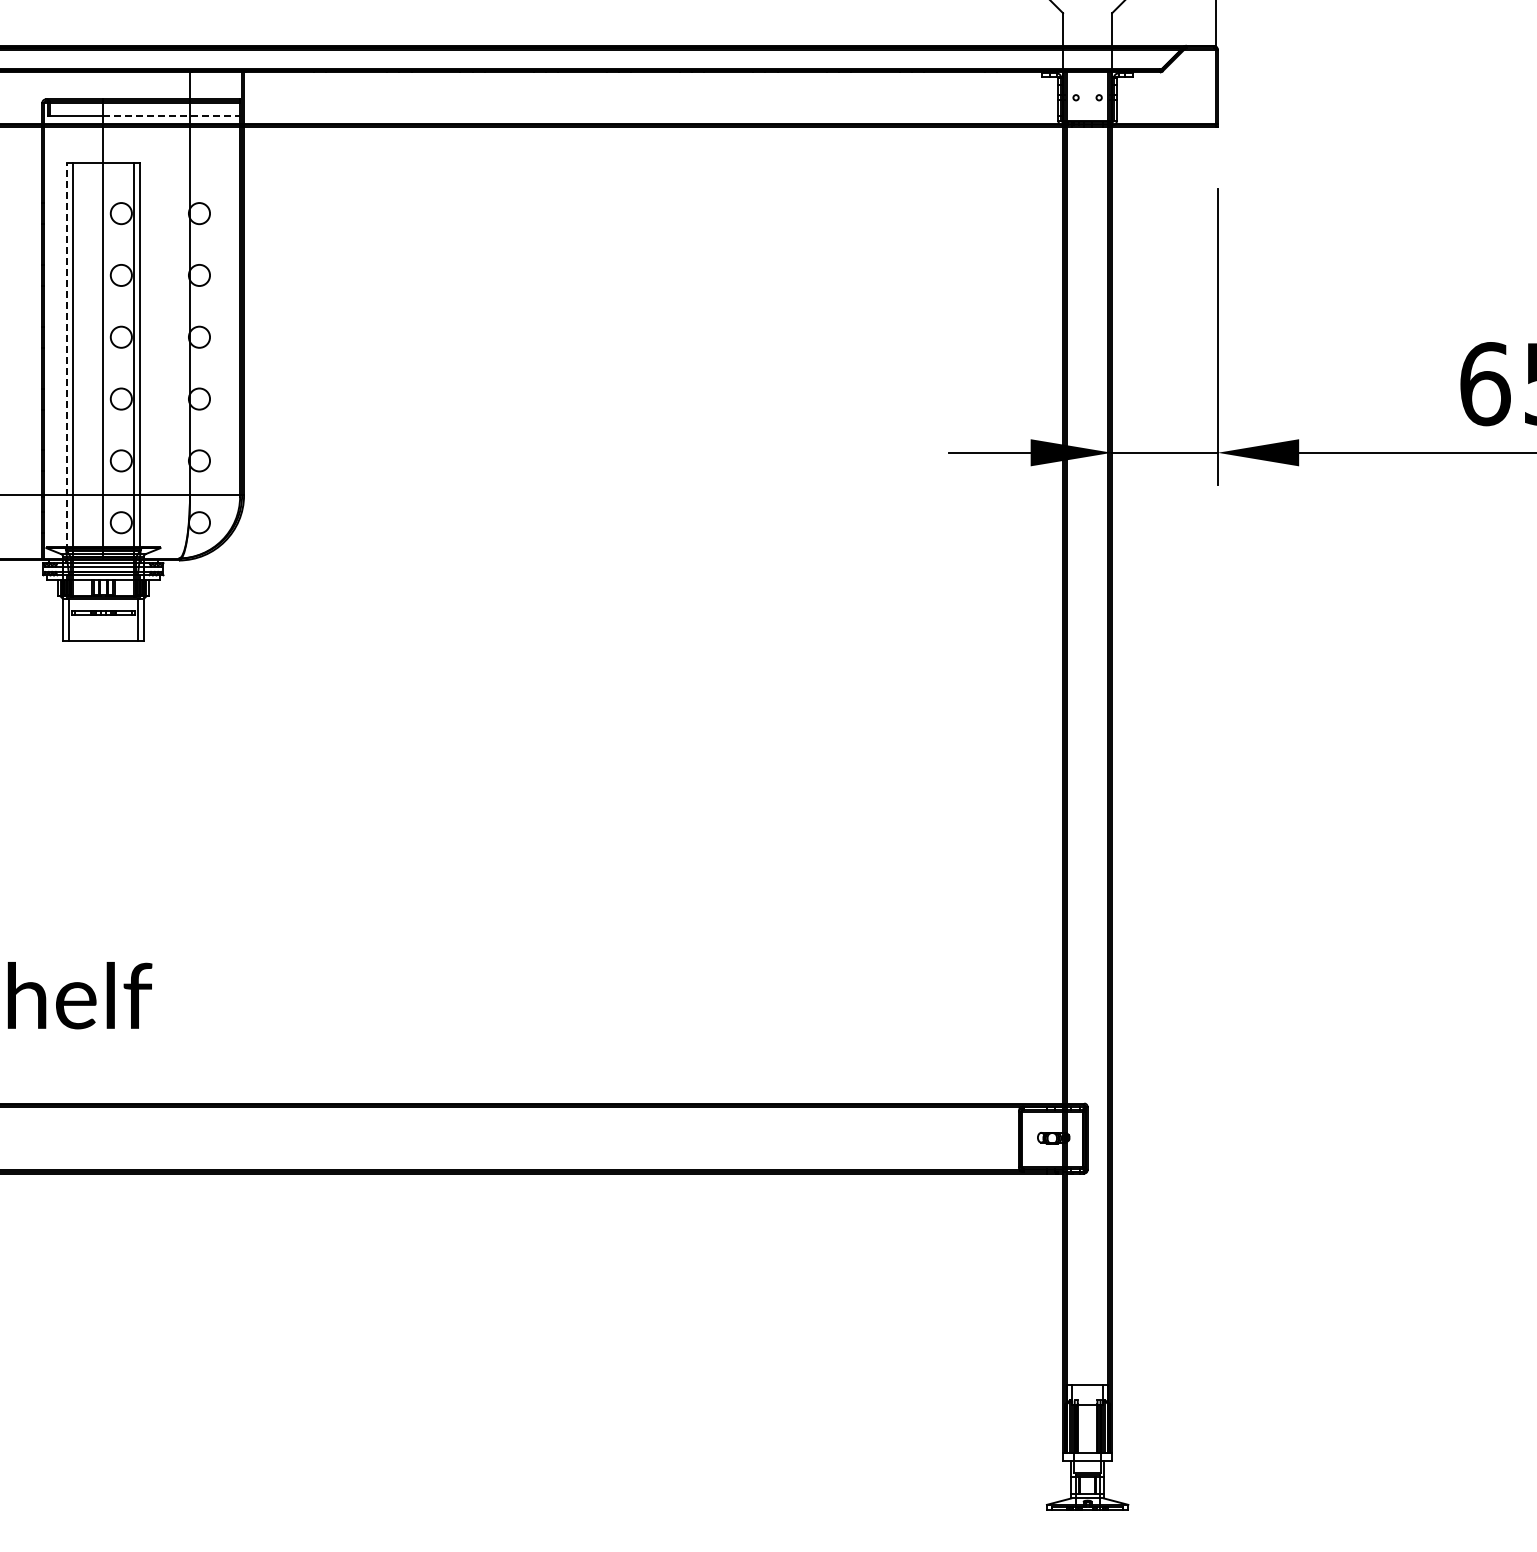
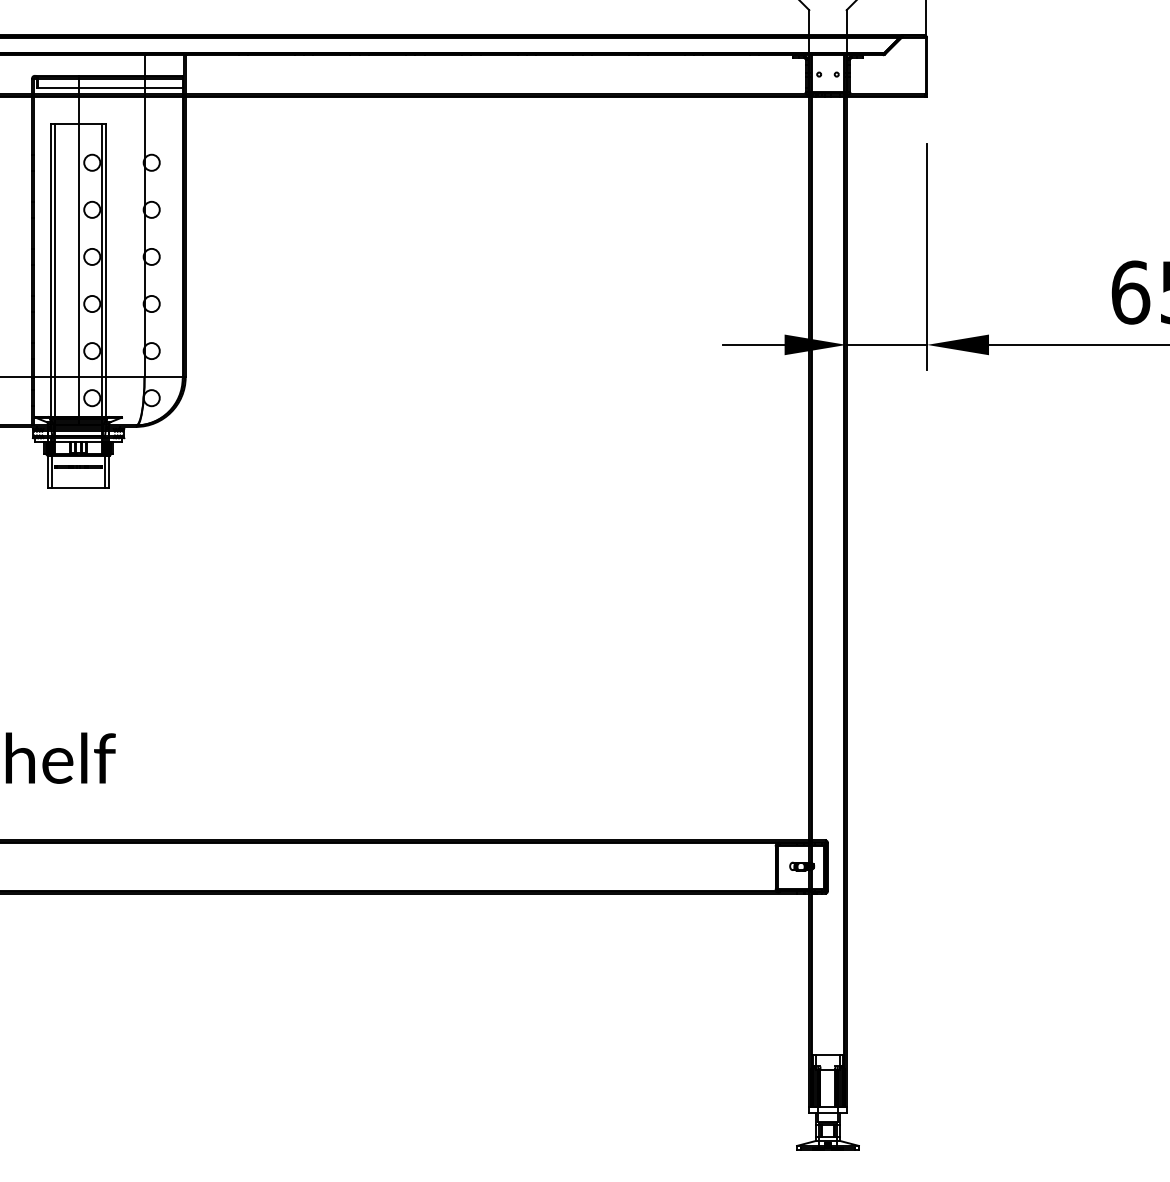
line: (172, 115) -> (131, 88), dashed -> solid
line: (67, 356) -> (51, 271), dashed -> solid

